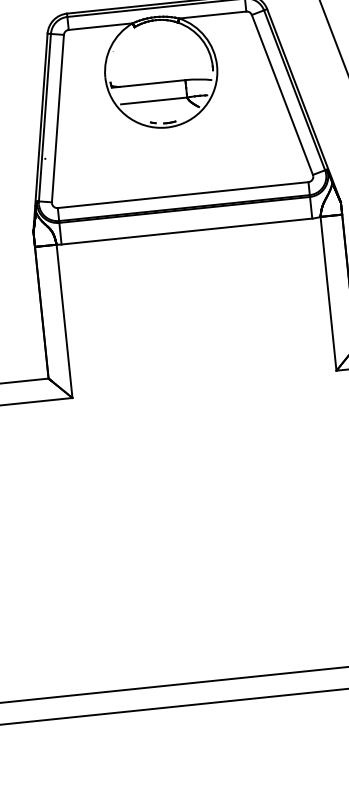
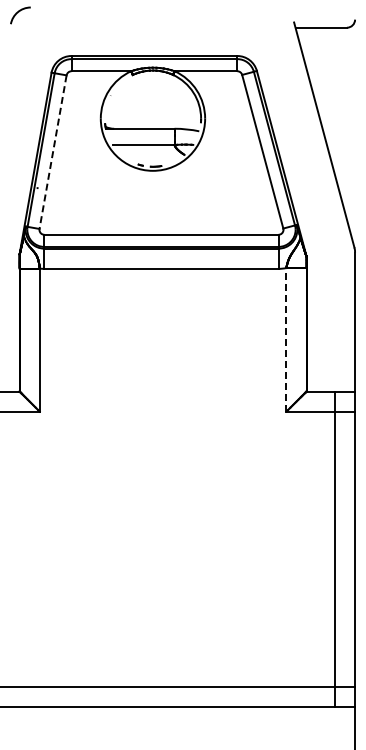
line: (58, 118) -> (53, 152), solid -> dashed
line: (328, 293) -> (286, 339), solid -> dashed

